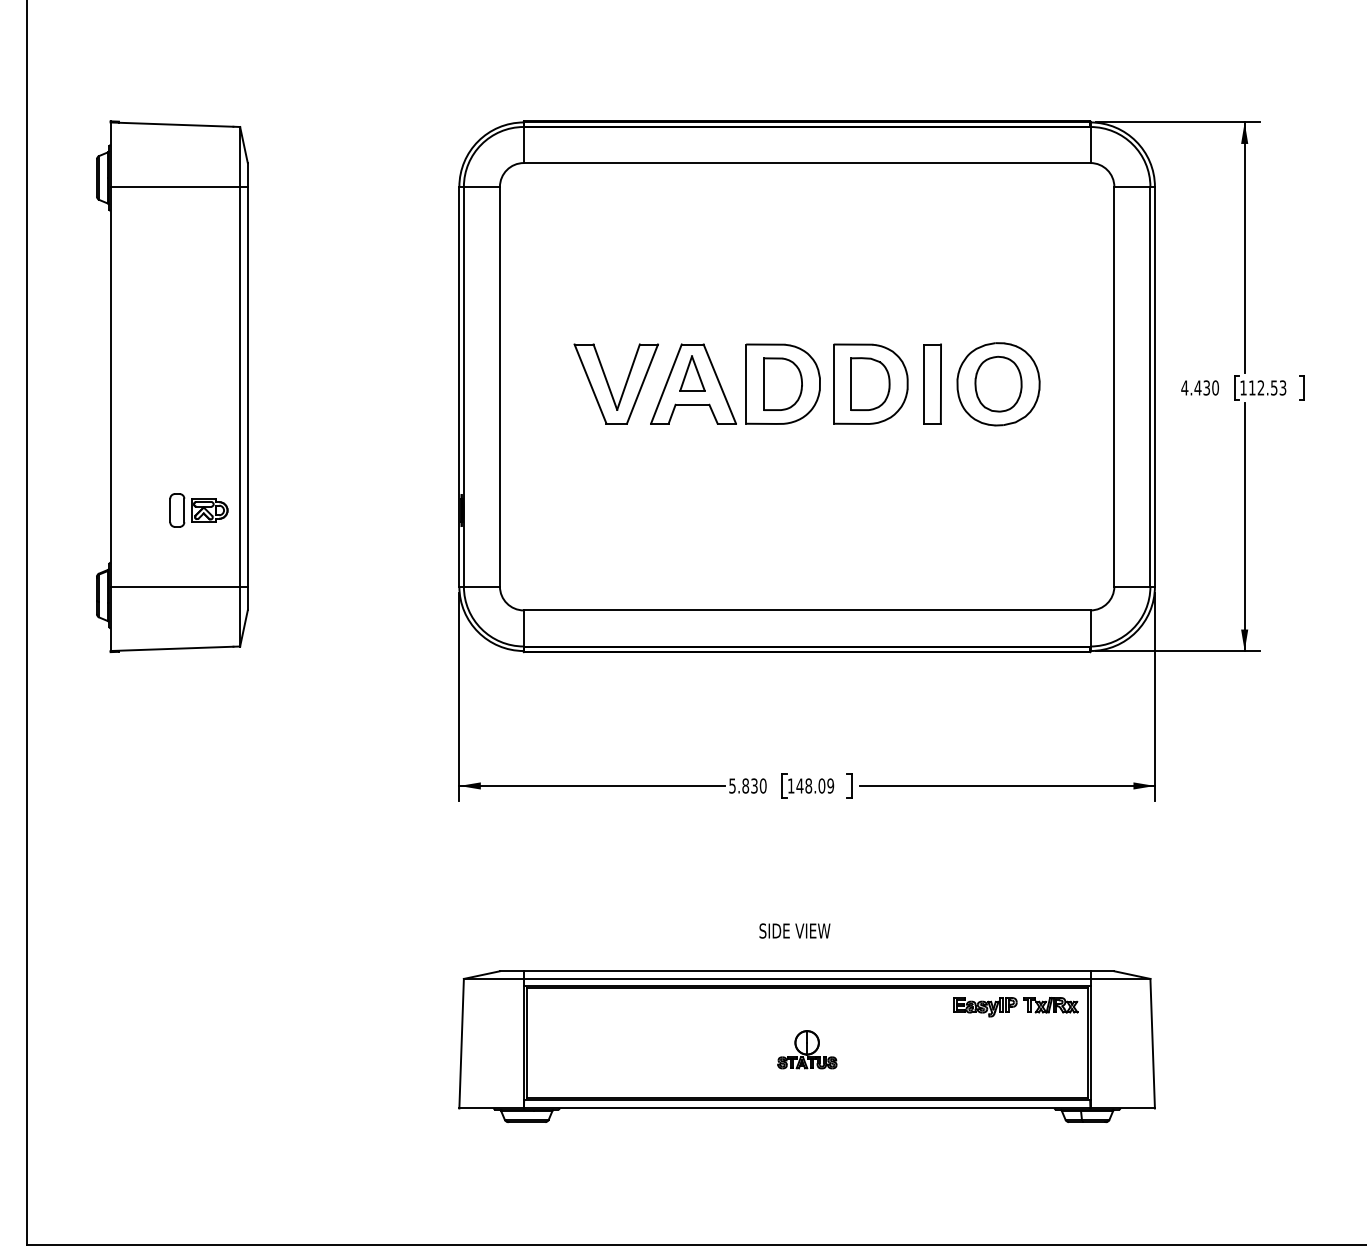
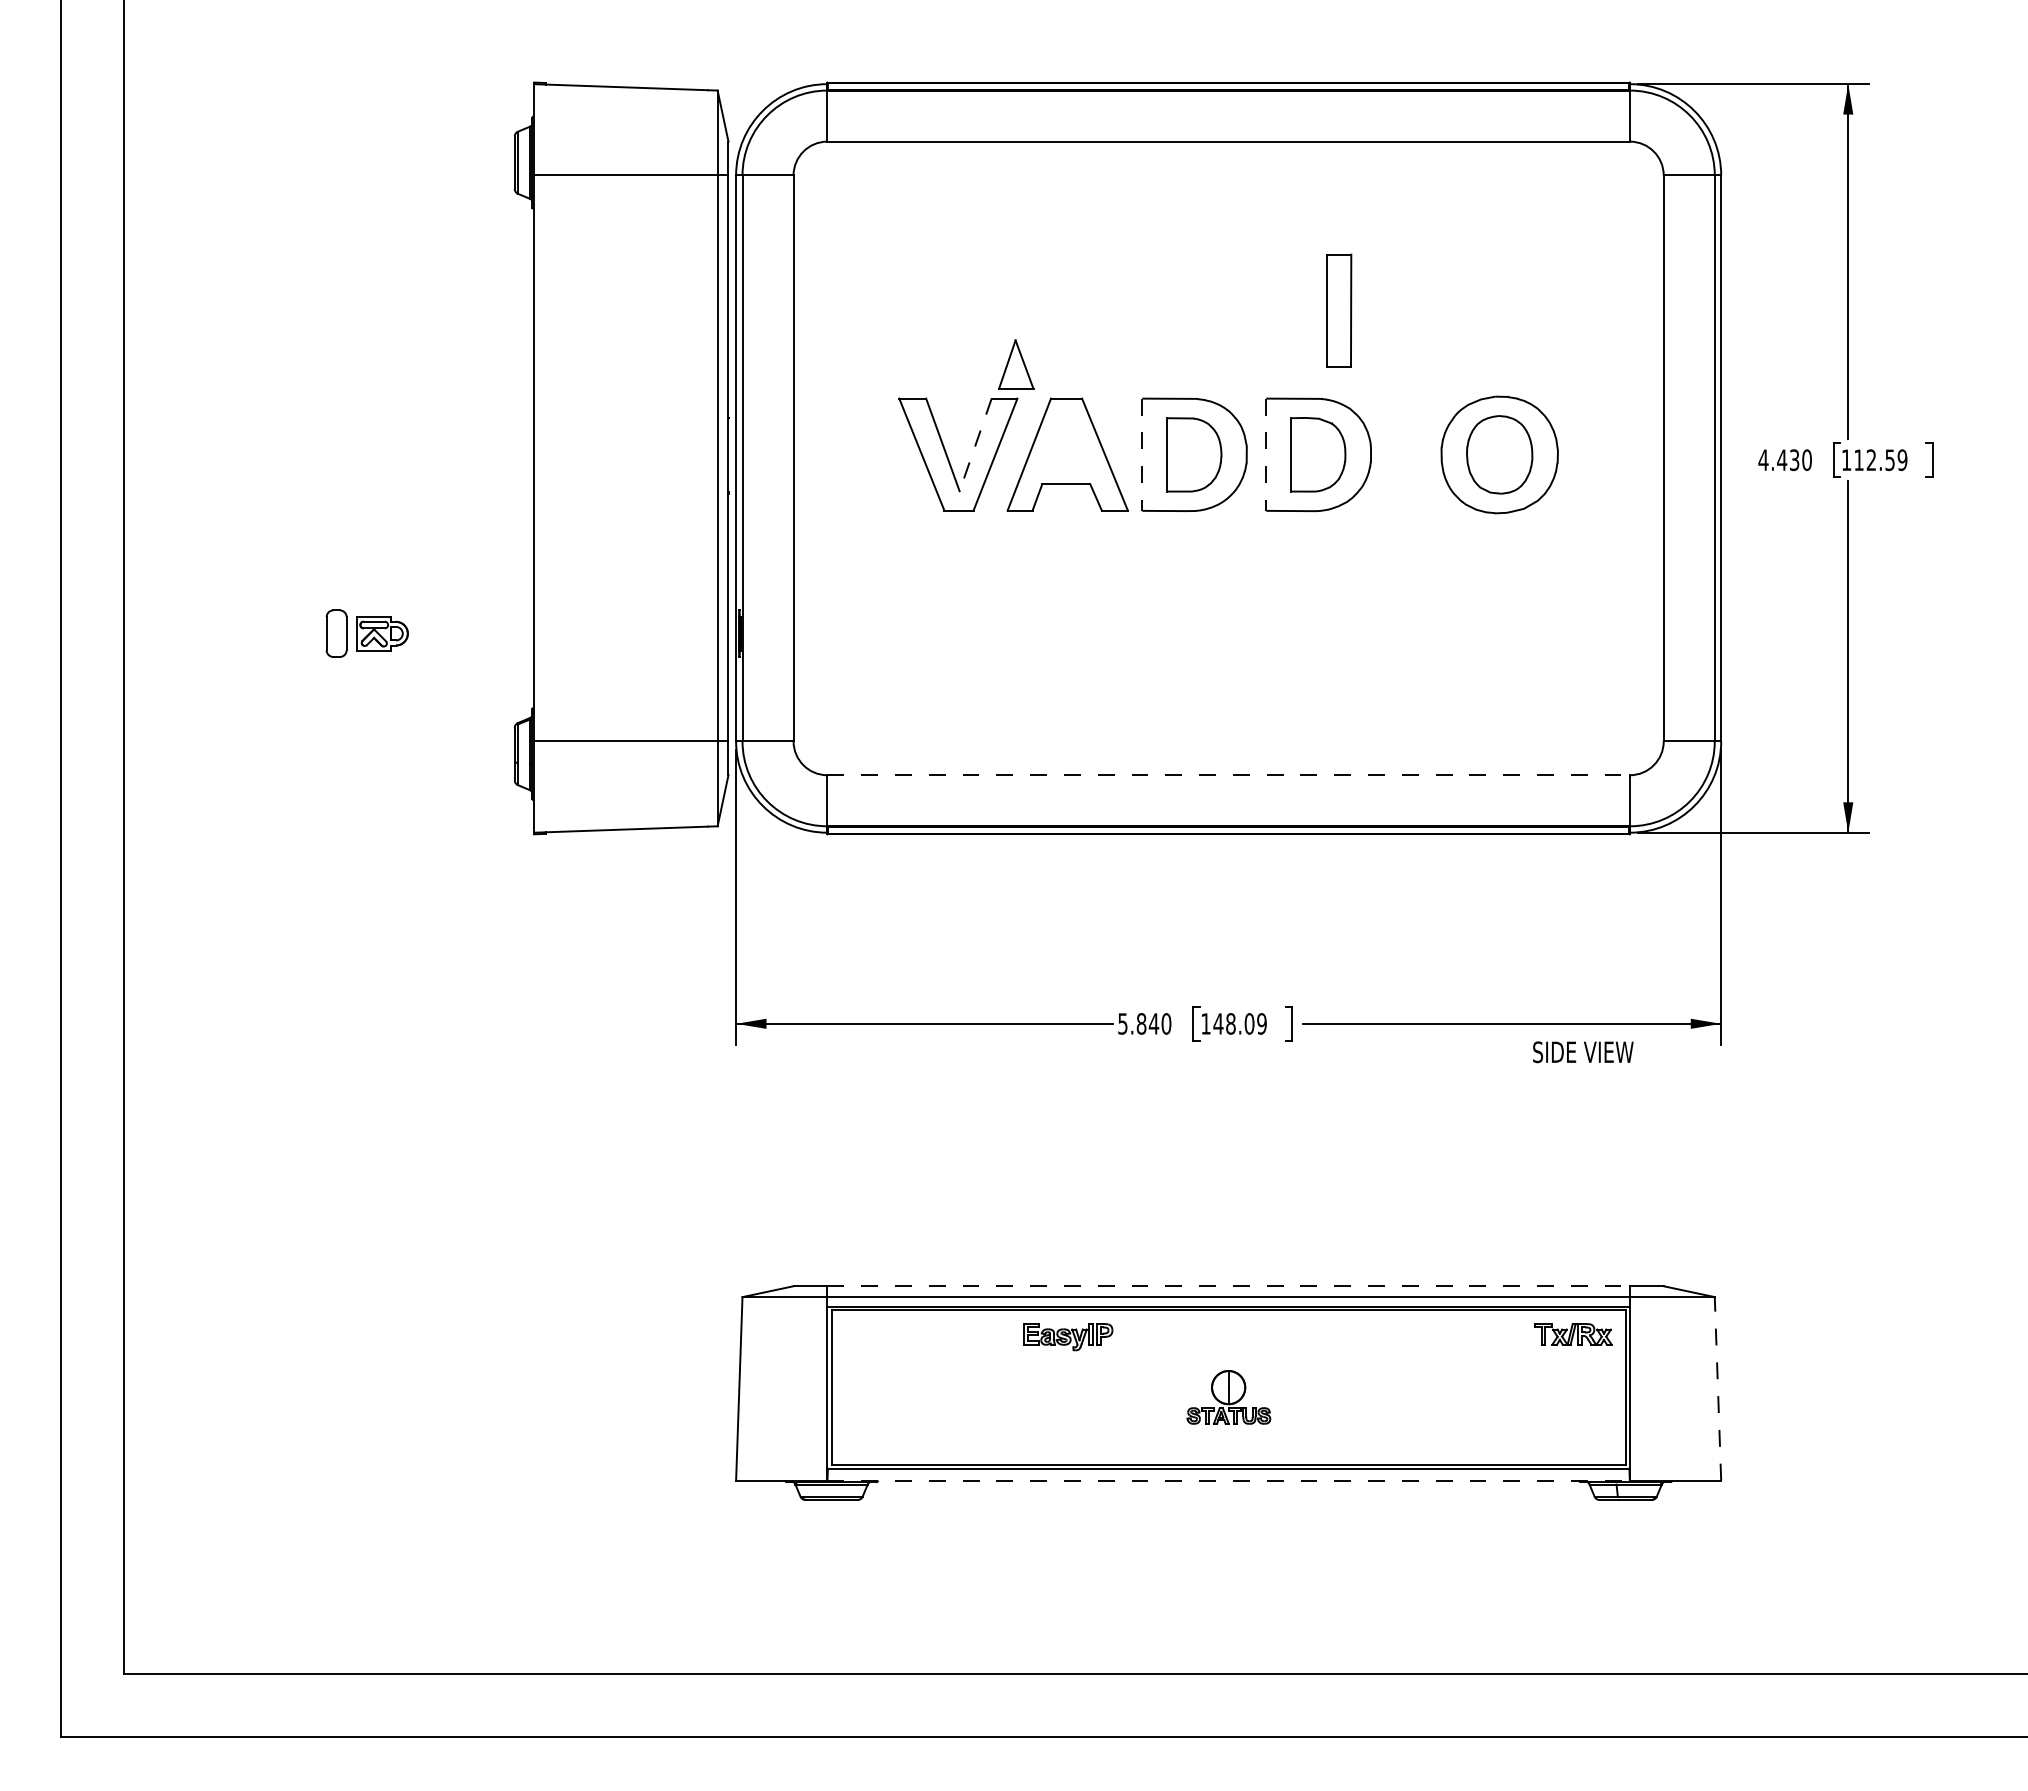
part: (692, 373) -> (1016, 364), moved
line: (628, 376) -> (975, 444), solid -> dashed
part: (932, 383) -> (1339, 310), moved
line: (746, 384) -> (1142, 455), solid -> dashed
line: (833, 384) -> (1266, 455), solid -> dashed
part: (172, 386) -> (621, 458), moved
text: (1282, 387) -> (1902, 459), 112.53 -> 112.59
line: (807, 610) -> (1229, 775), solid -> dashed
text: (754, 785) -> (1153, 1023), 5.830 -> 5.840
text: (795, 931) -> (1583, 1052), moved
line: (807, 971) -> (1229, 1286), solid -> dashed
part: (985, 1007) -> (1068, 1337), moved
line: (1152, 1043) -> (1717, 1388), solid -> dashed
line: (807, 1108) -> (1229, 1480), solid -> dashed

